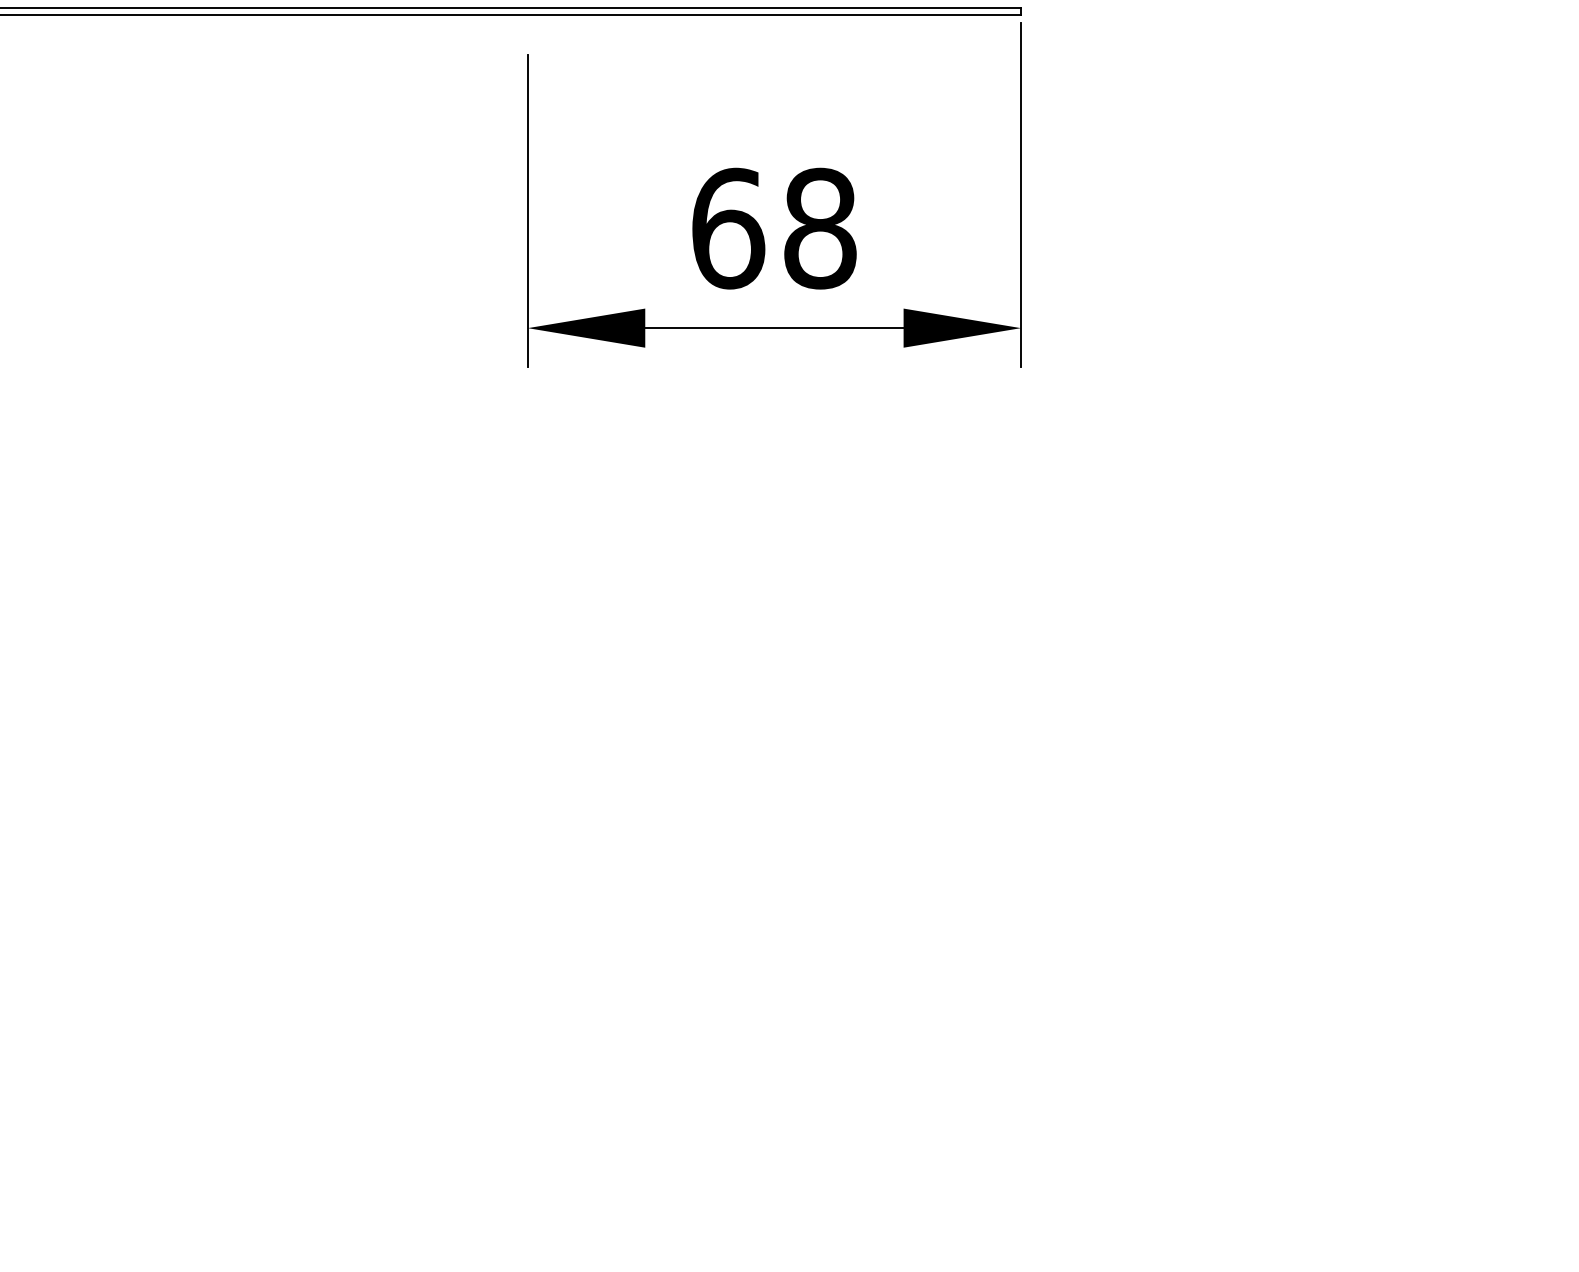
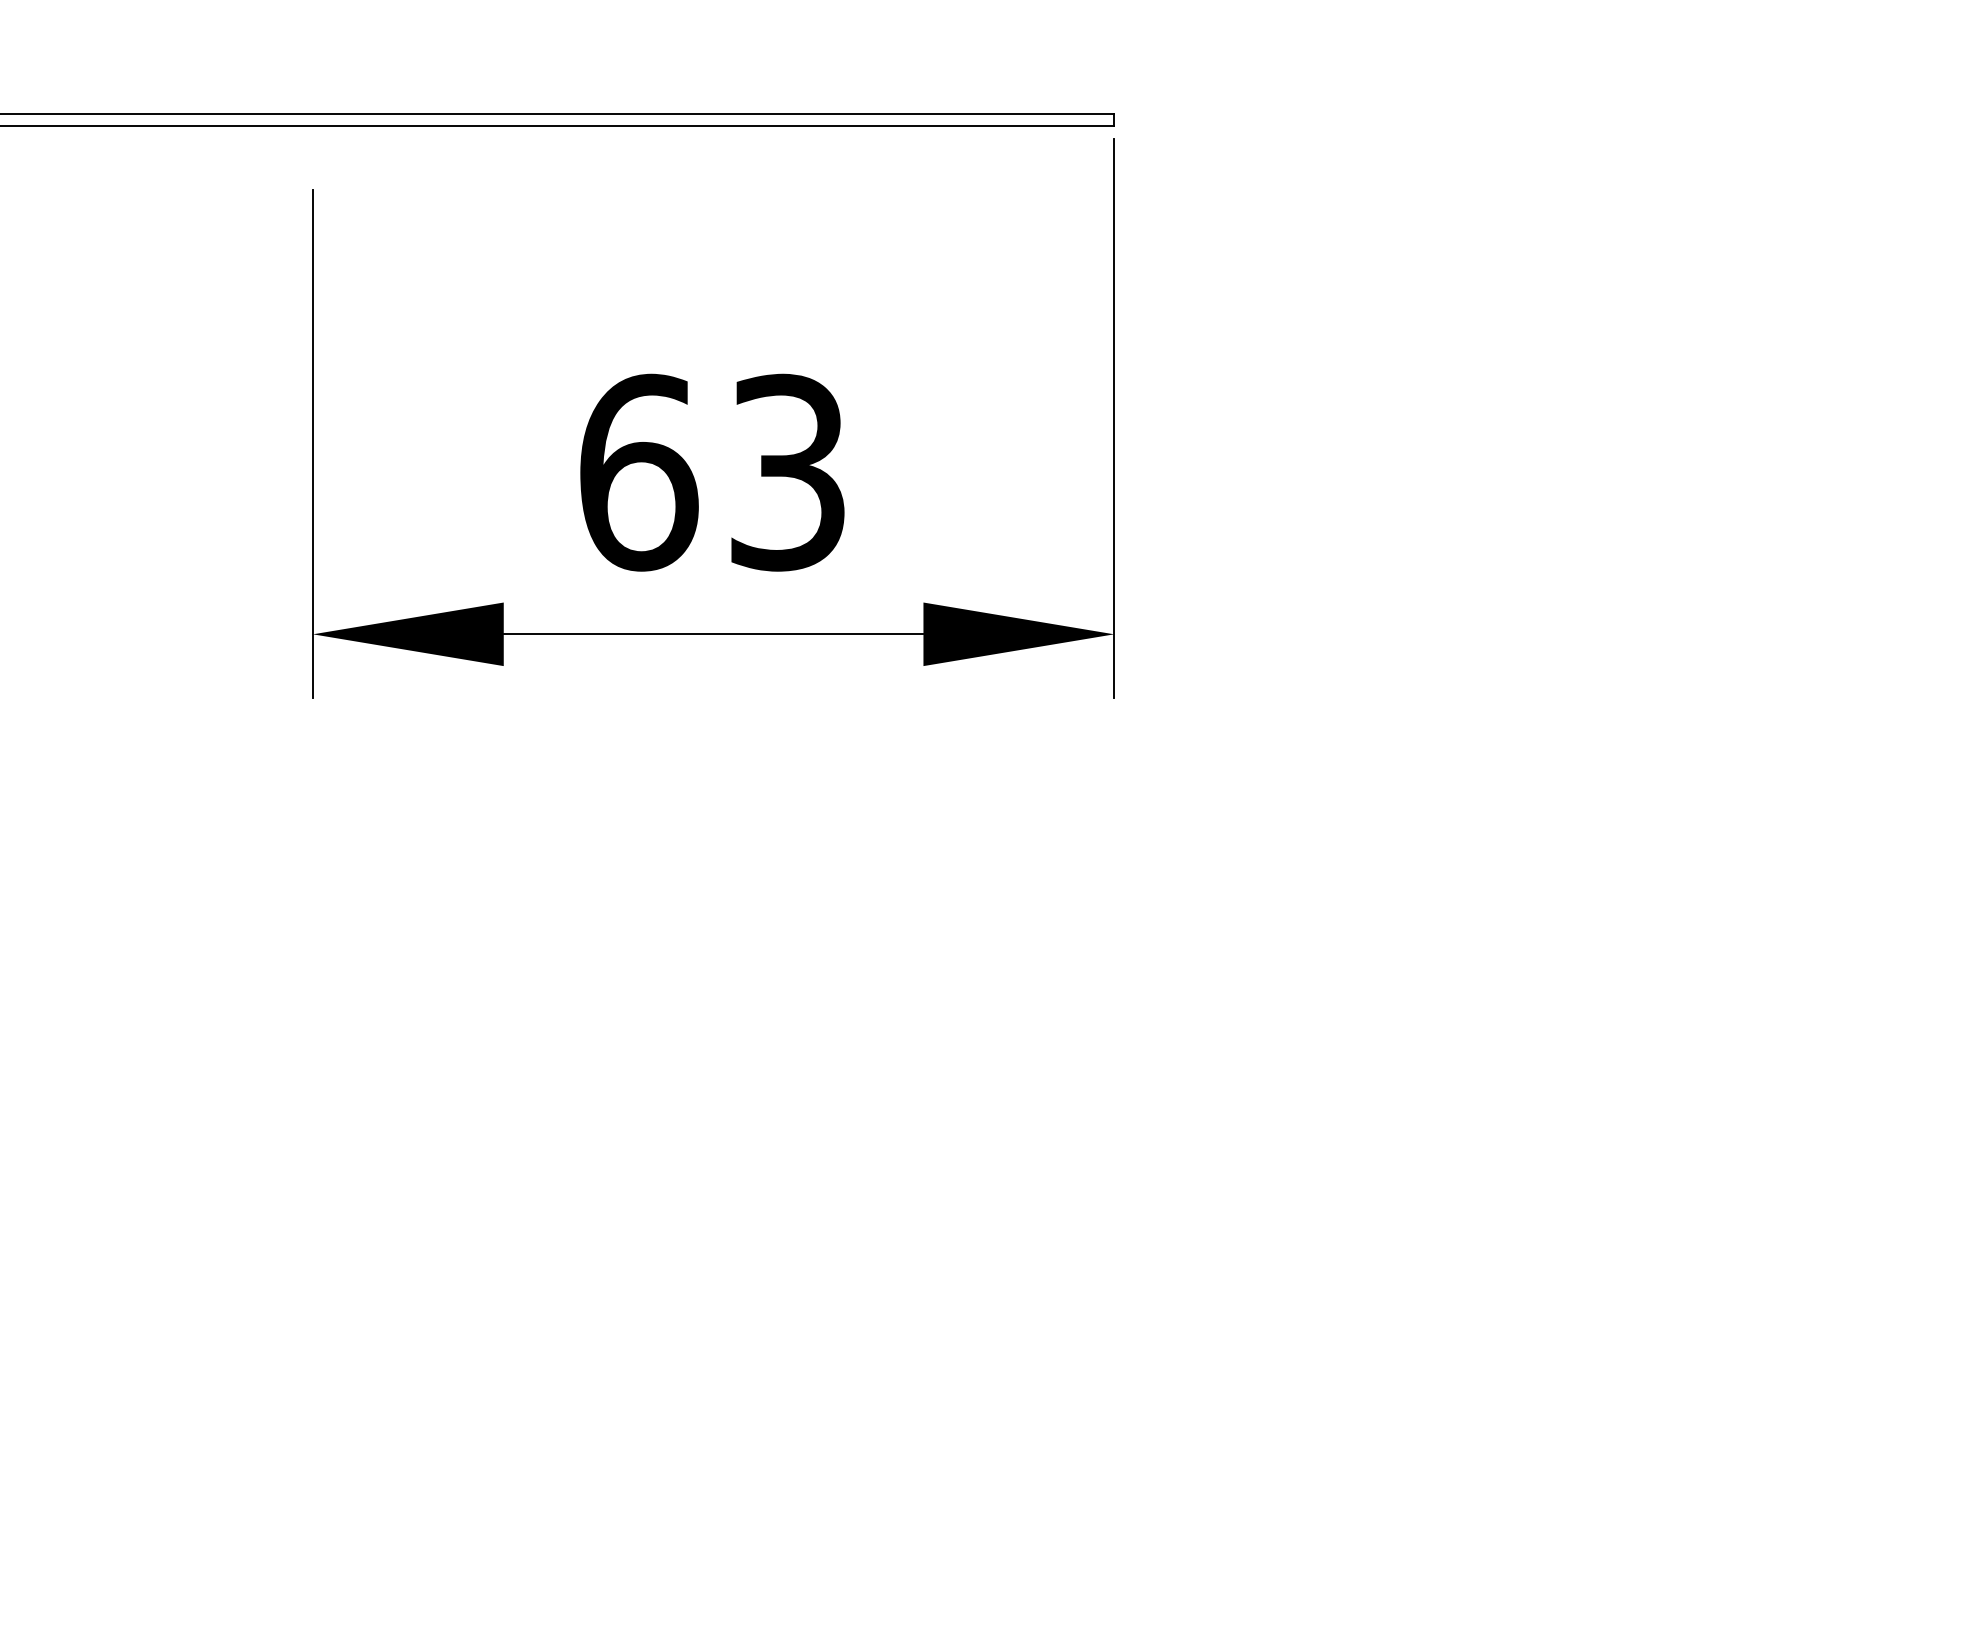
text: (820, 228) -> (788, 472), 68 -> 63

